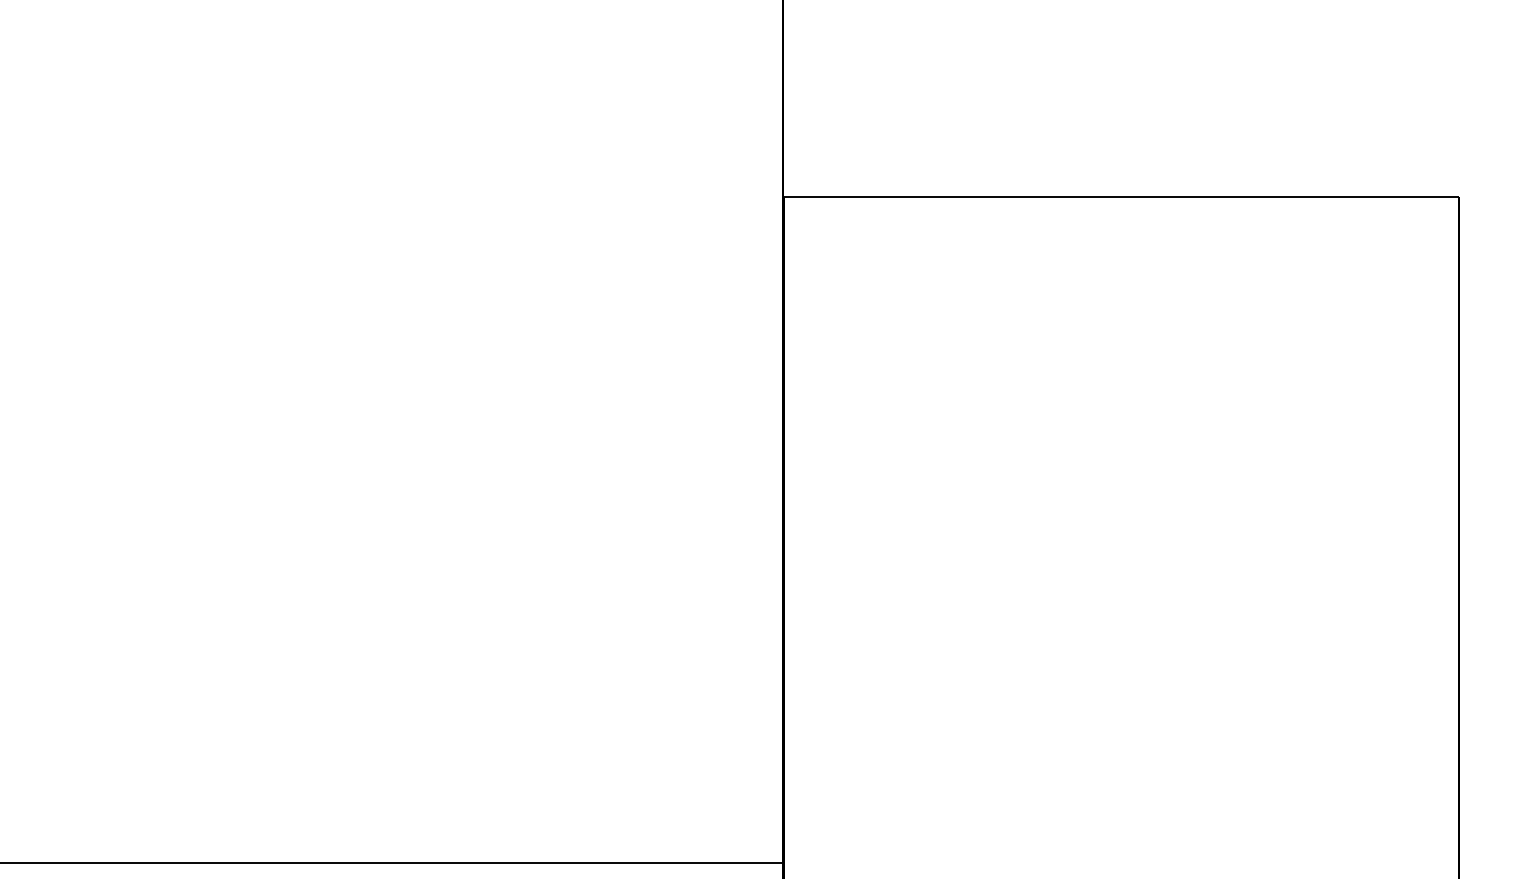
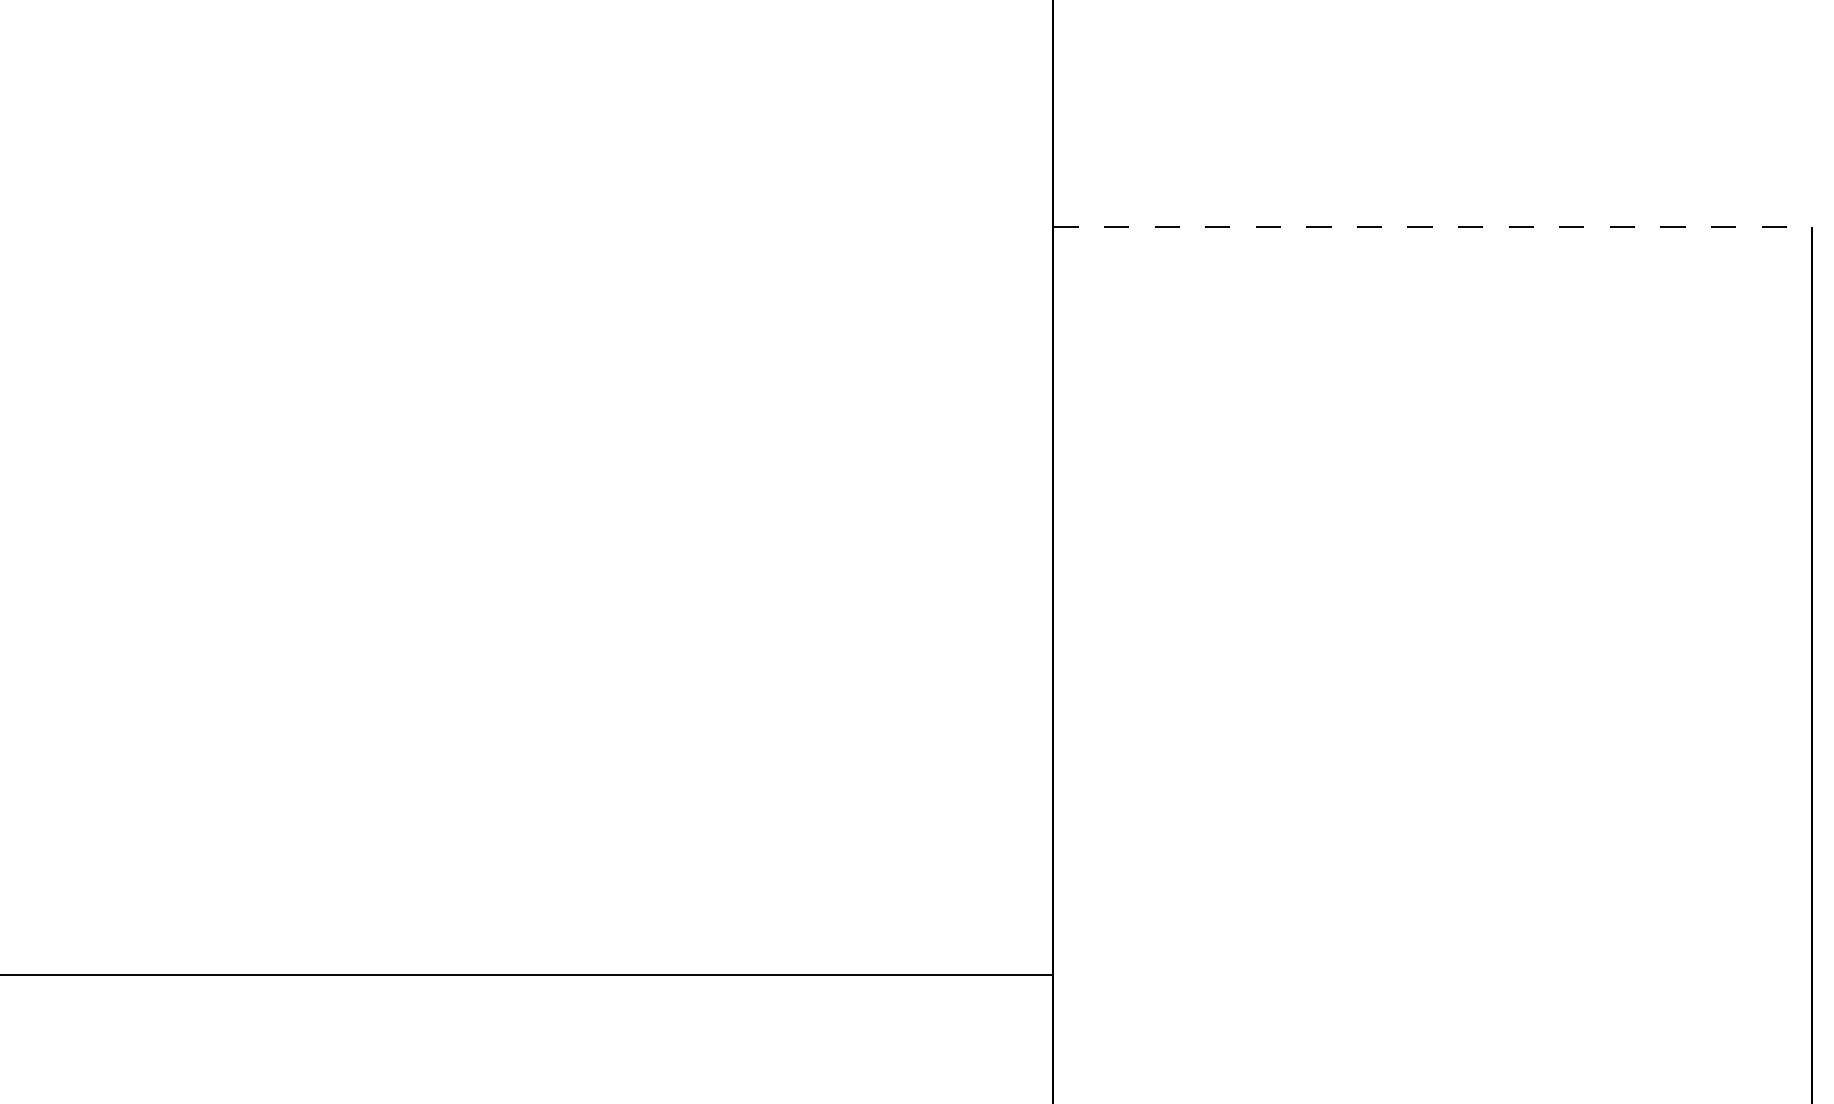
line: (1121, 196) -> (1432, 226), solid -> dashed

